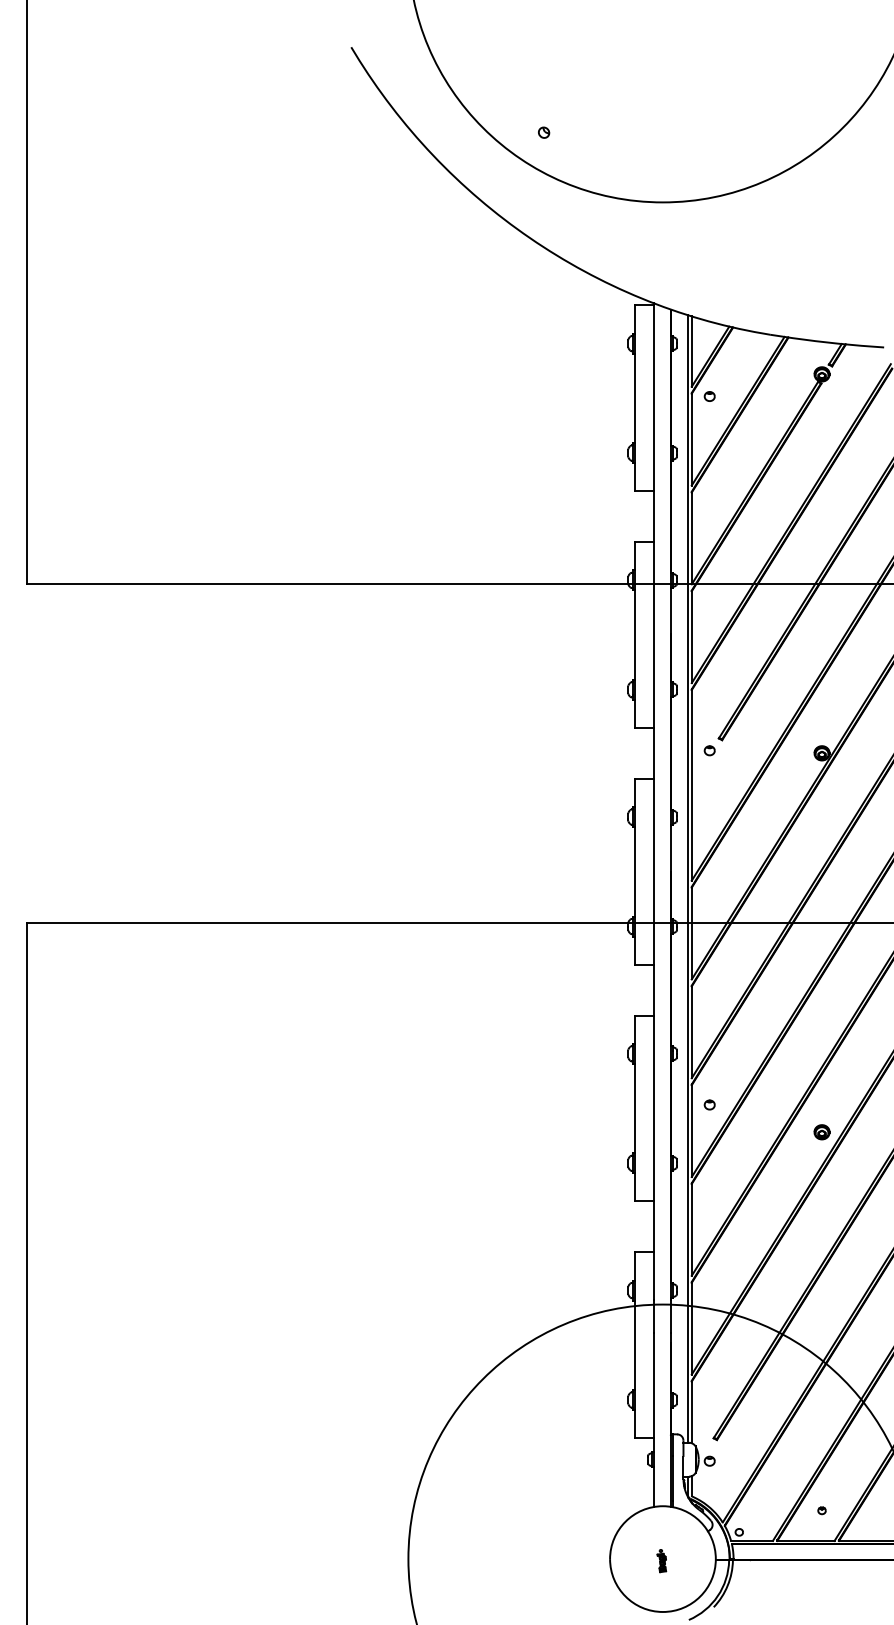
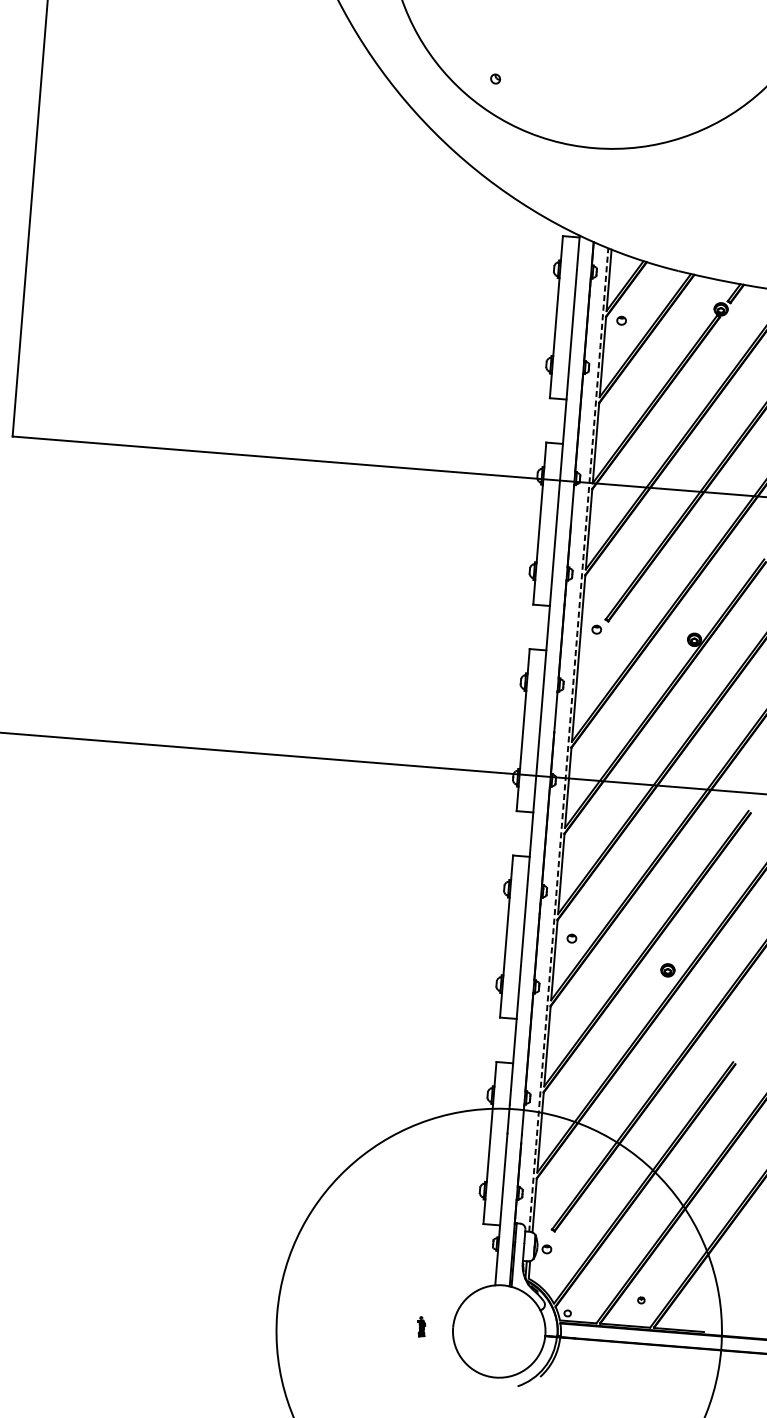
line: (687, 879) -> (568, 740), solid -> dashed
part: (661, 1561) -> (421, 1327), moved

